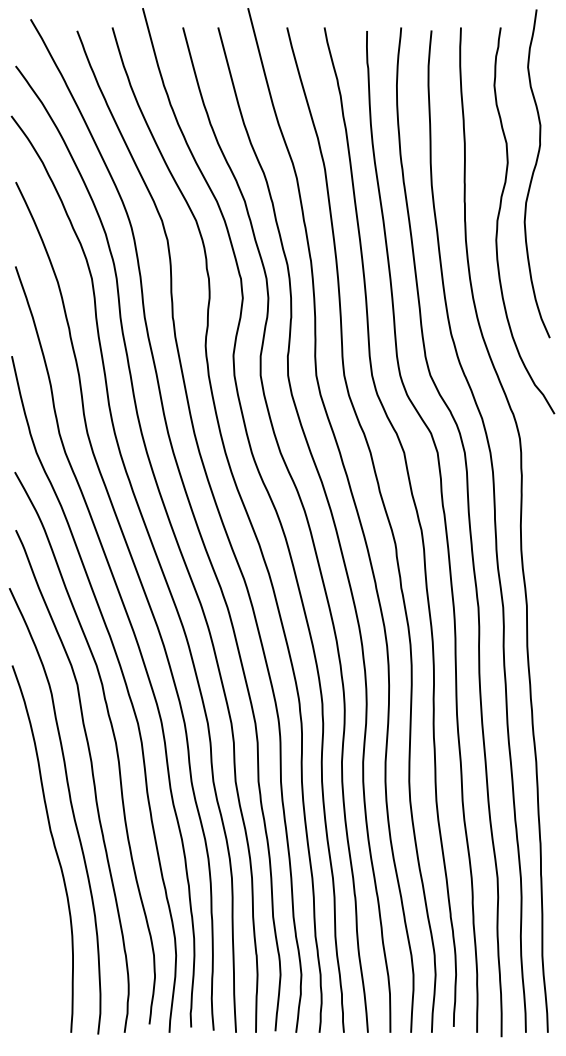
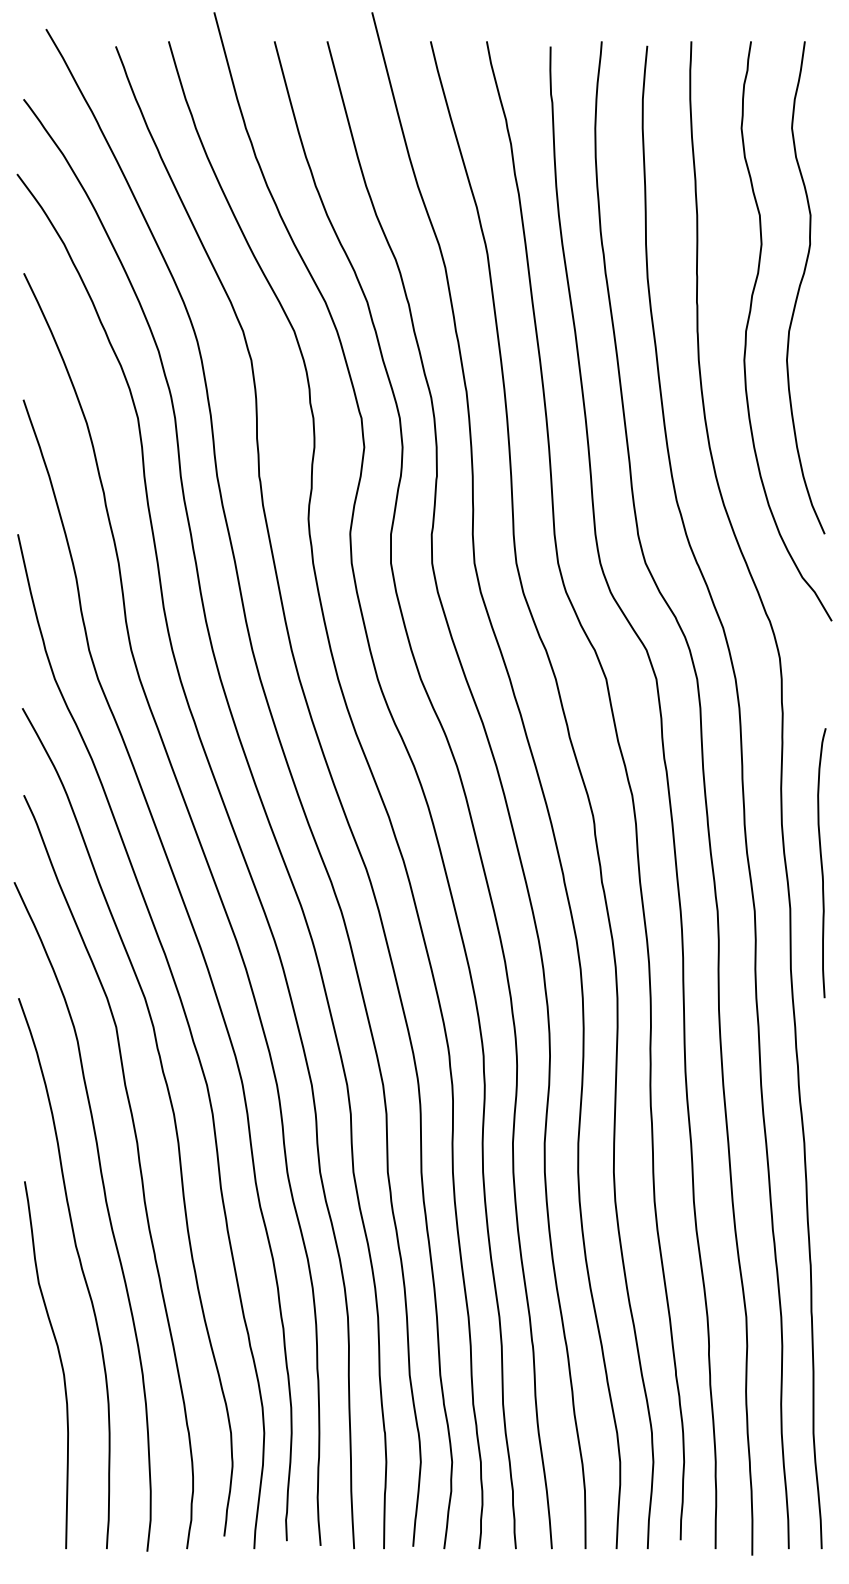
curve: (534, 172) -> (801, 285), moved
curve: (547, 575) -> (821, 863), added
curve: (39, 907) -> (59, 1361), added

